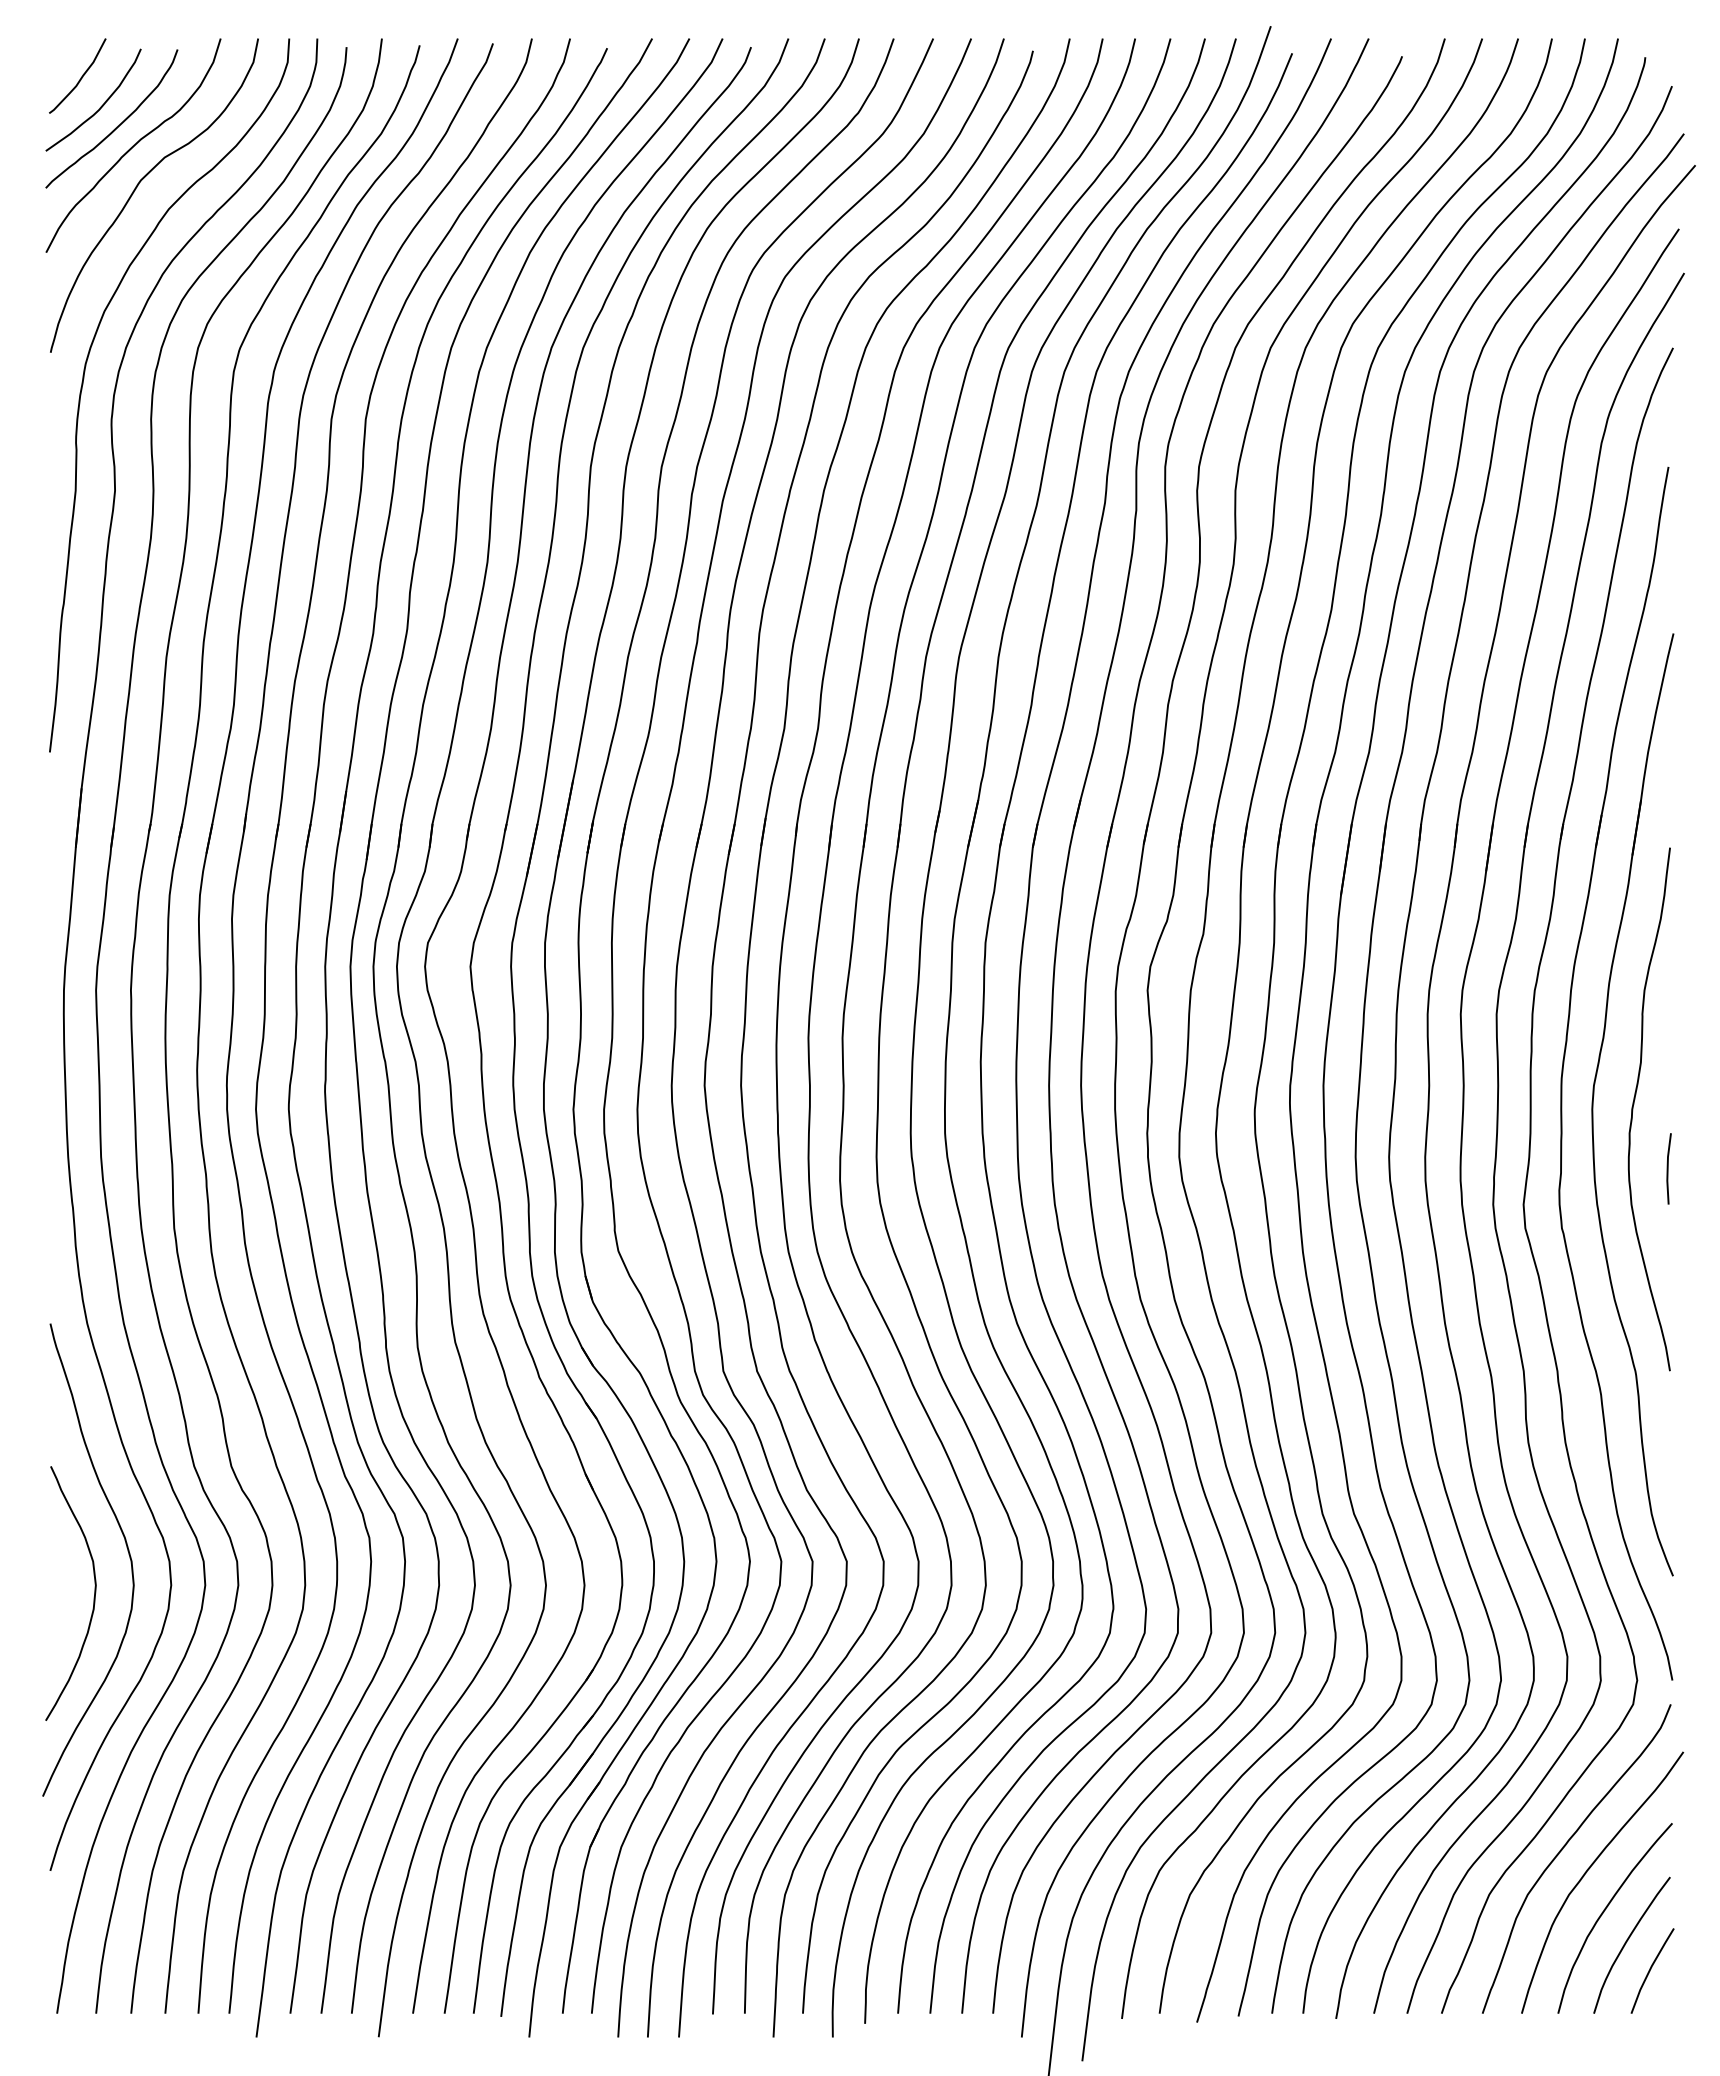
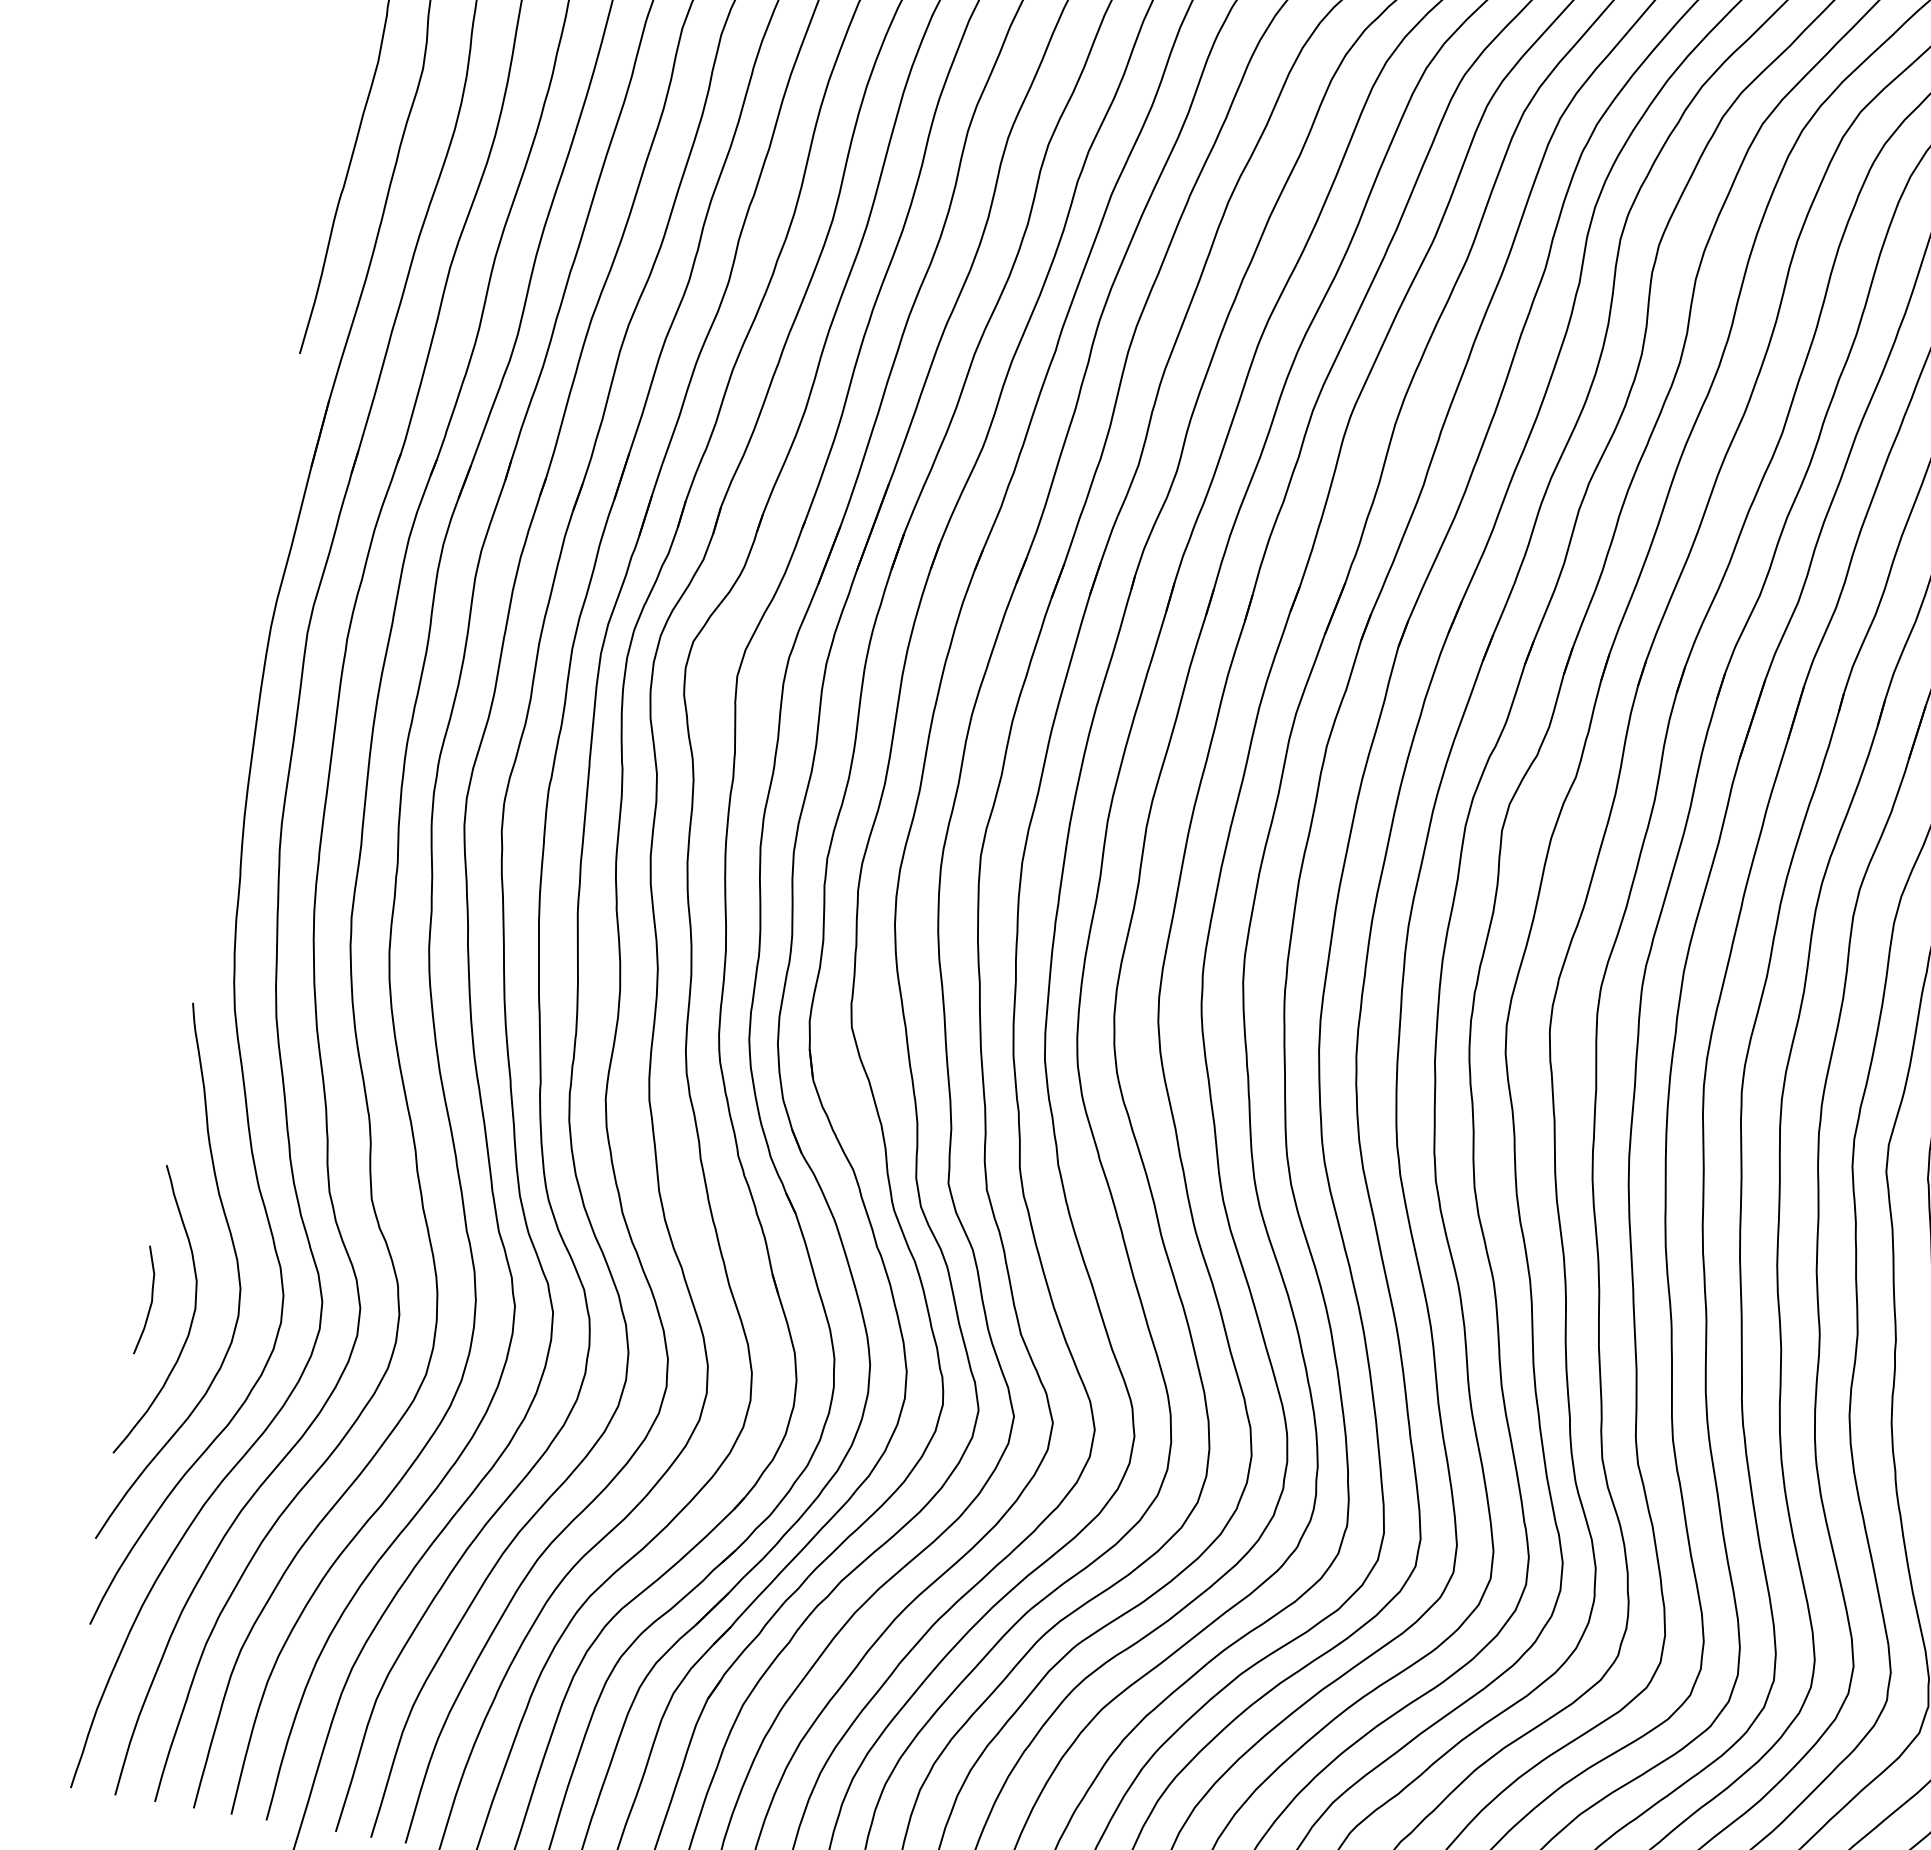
curve: (56, 1584) -> (150, 1300), added

